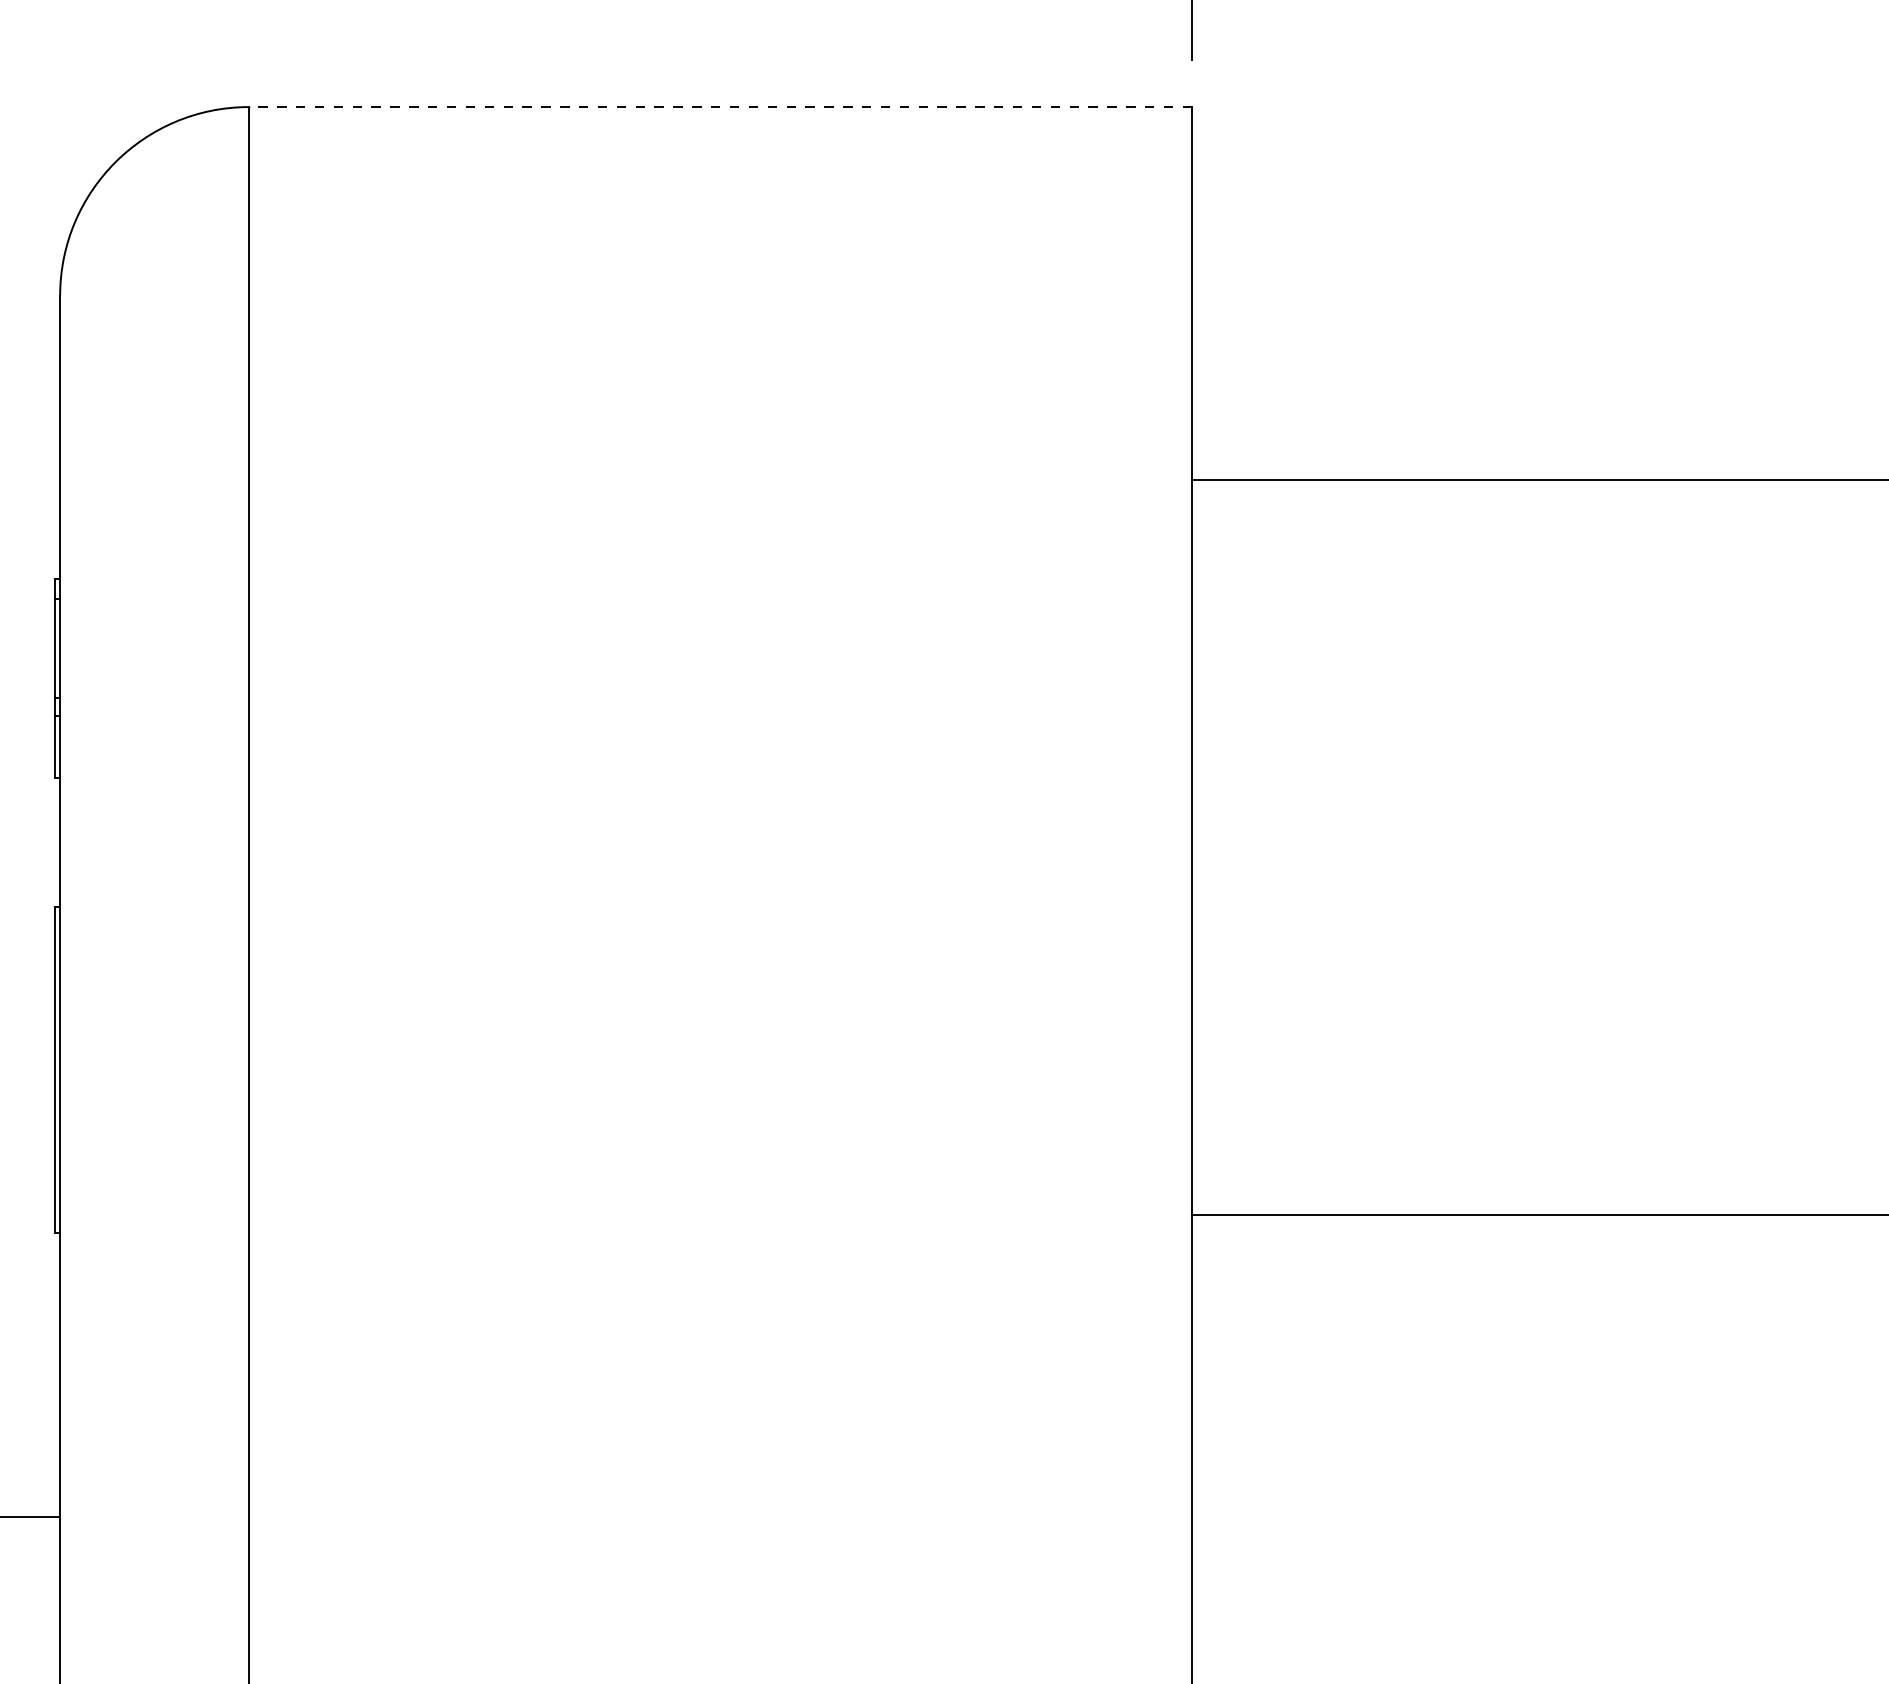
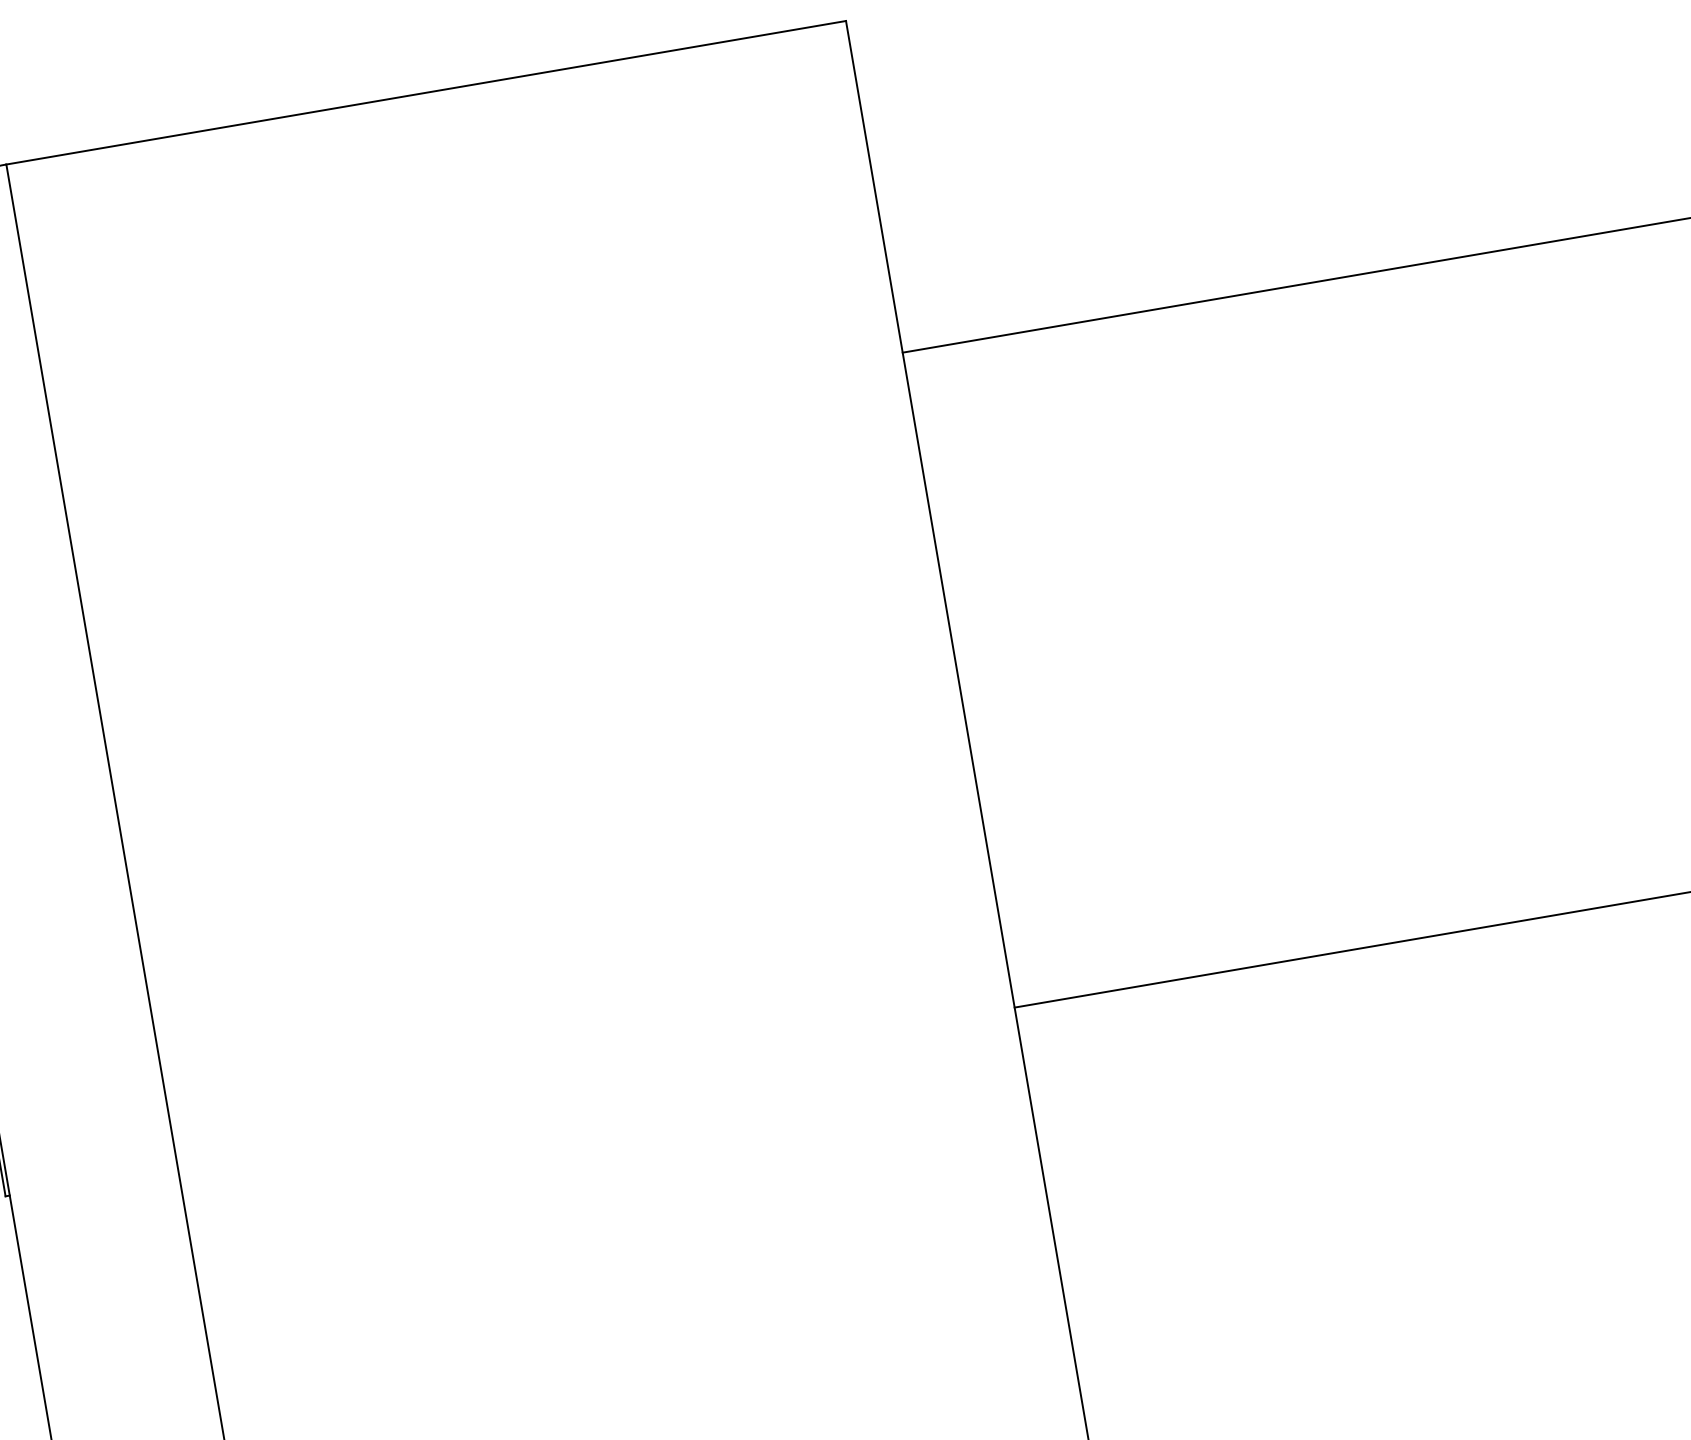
line: (720, 107) -> (426, 93), dashed -> solid

